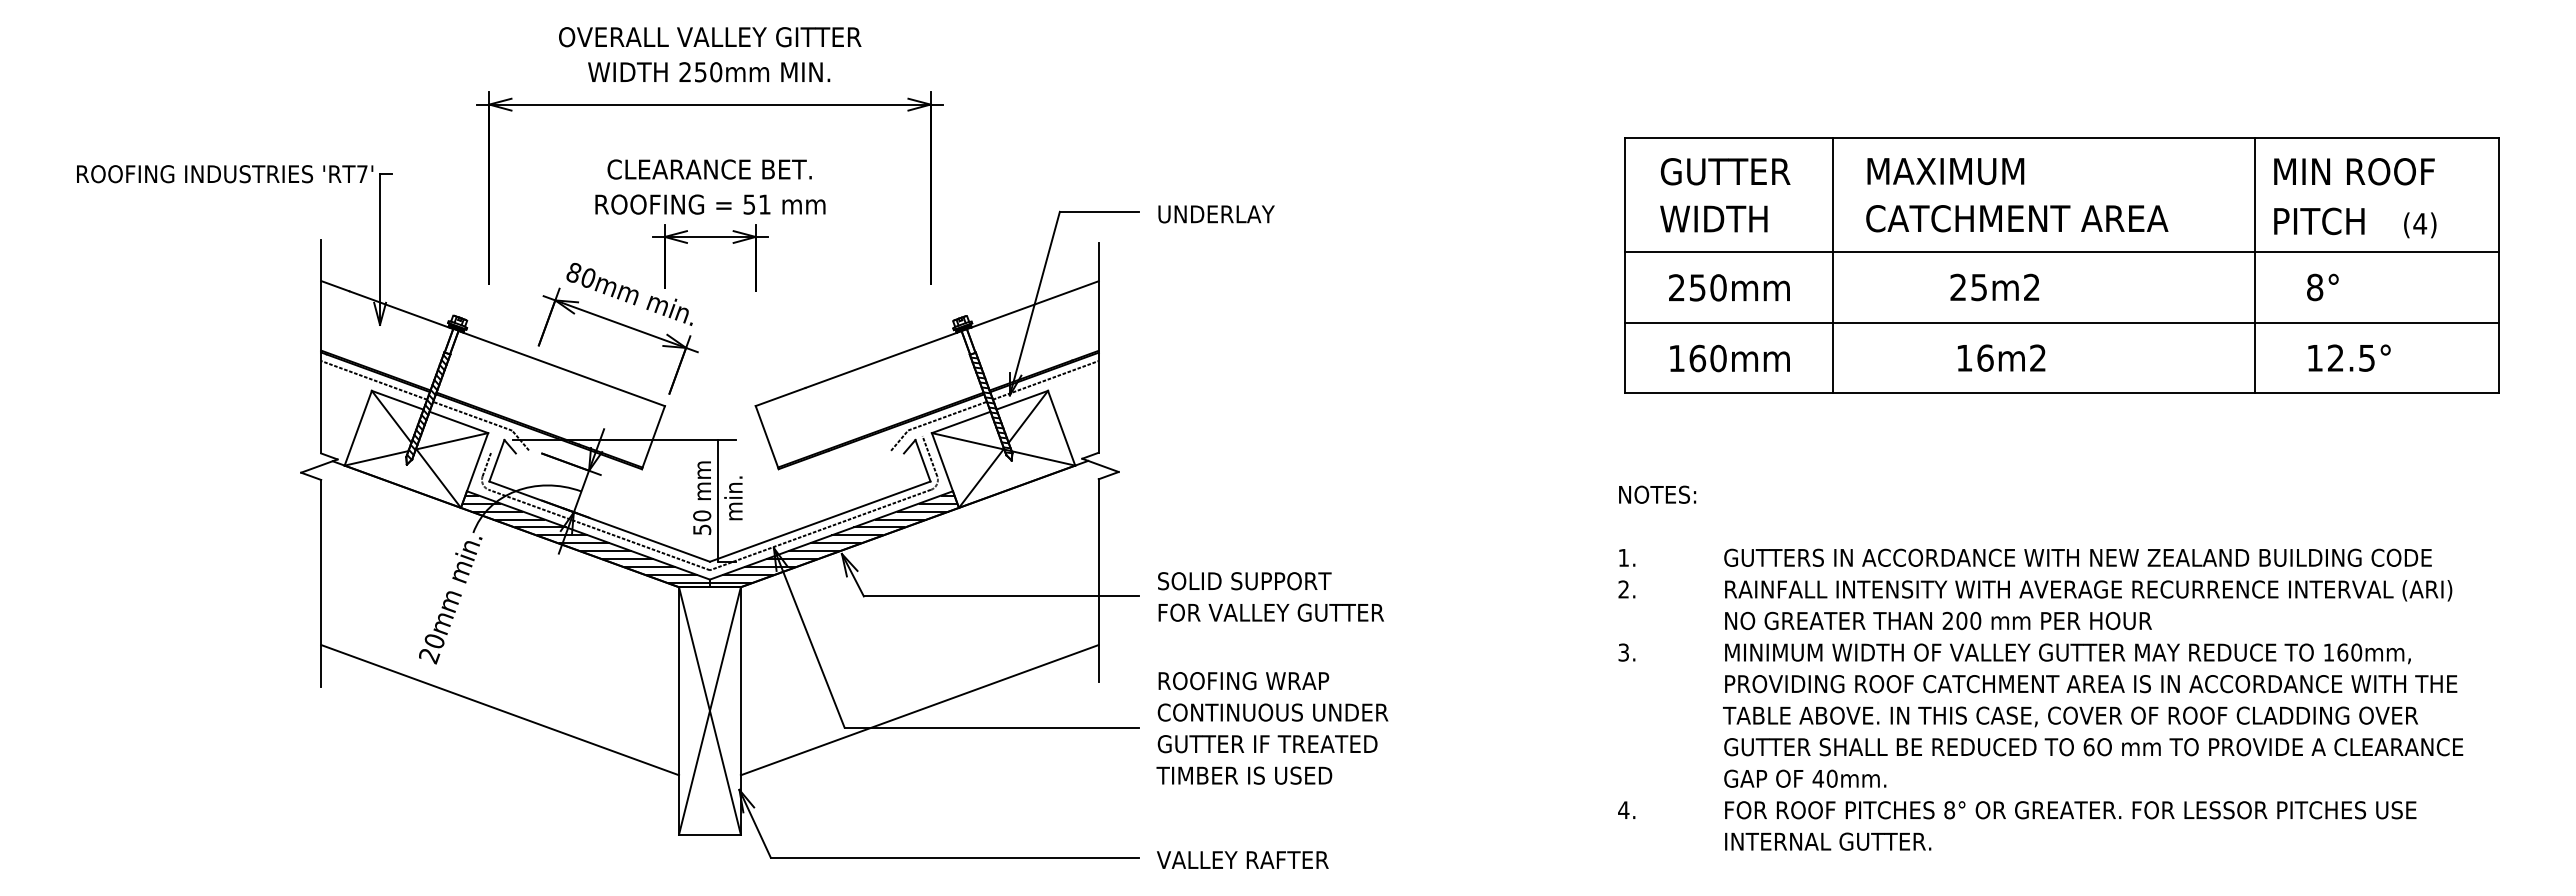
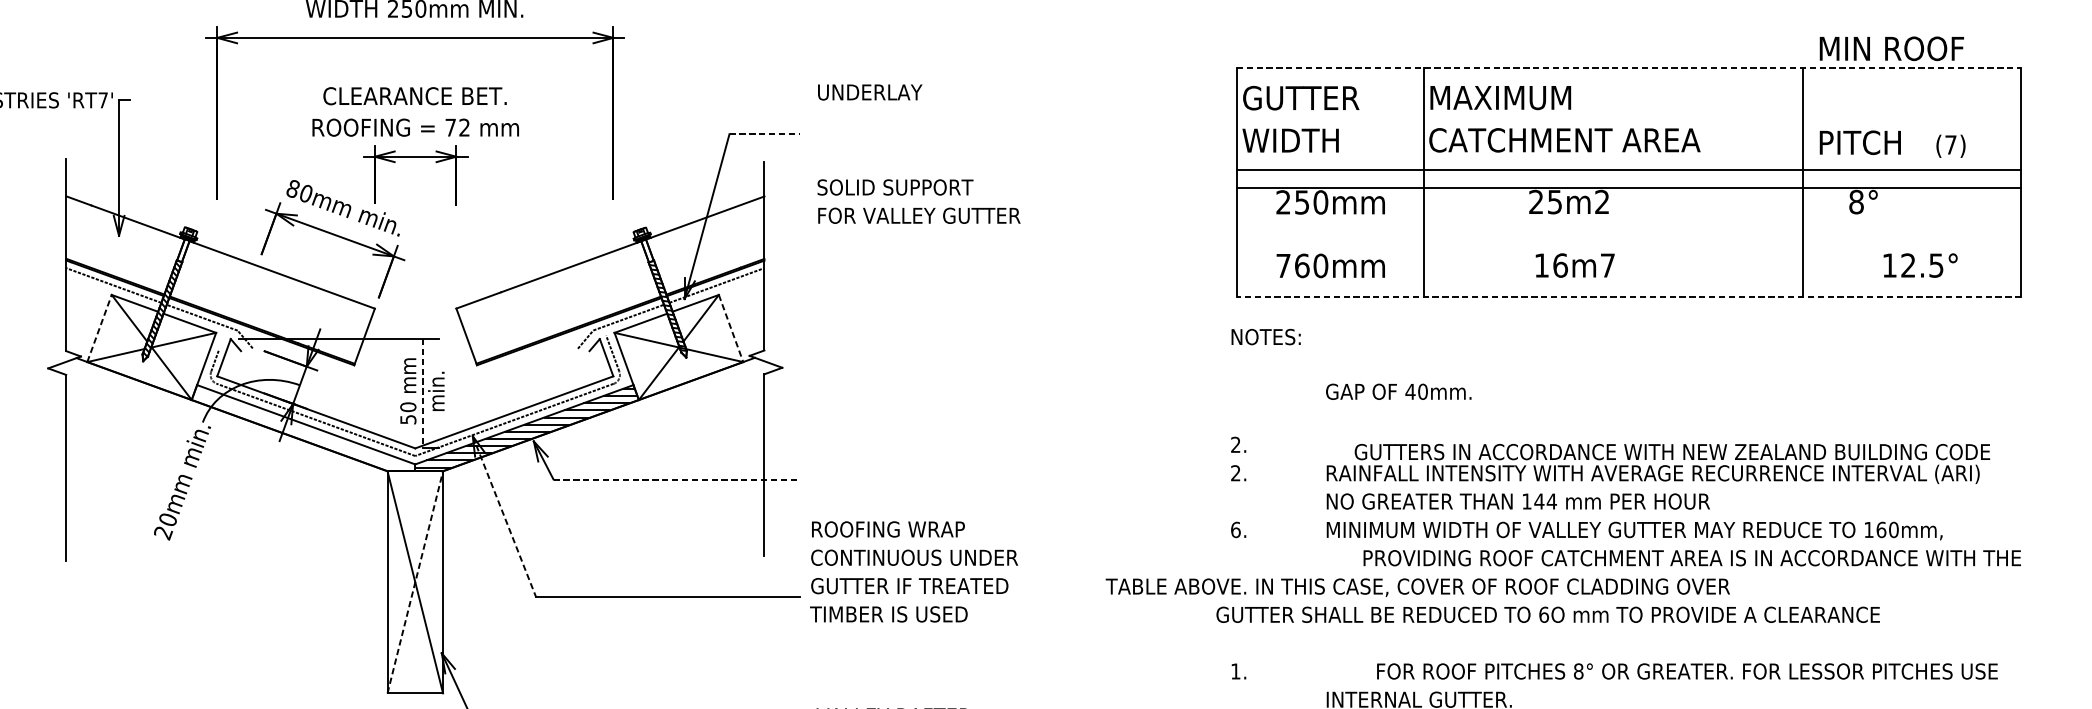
line: (2061, 137) -> (1628, 67), solid -> dashed
text: (2354, 171) -> (1891, 48), moved
text: (1725, 195) -> (1301, 119), moved
text: (2017, 195) -> (1565, 119), moved
text: (756, 204) -> (457, 127), 51 -> 72
line: (1099, 211) -> (765, 133), solid -> dashed
text: (1216, 214) -> (870, 92), moved
text: (2420, 223) -> (1951, 144), (4) -> (7)
line: (2061, 322) -> (1628, 187), moved
text: (2037, 357) -> (1607, 264), 16m2 -> 16m7
text: (2349, 357) -> (1920, 264), moved
text: (1676, 358) -> (1283, 265), 160mm -> 760mm
line: (2061, 393) -> (1628, 297), solid -> dashed
line: (358, 428) -> (99, 328), solid -> dashed
line: (1061, 428) -> (730, 328), solid -> dashed
text: (1657, 494) -> (1266, 336), moved
line: (718, 500) -> (422, 393), solid -> dashed
hatch: (585, 539) -> (303, 428), removed
text: (1623, 557) -> (1235, 444), 1. -> 2.
text: (2077, 557) -> (1671, 451), moved
line: (1001, 596) -> (677, 479), solid -> dashed
text: (1270, 596) -> (918, 201), moved
text: (1961, 620) -> (1539, 501), 200 -> 144
line: (809, 638) -> (504, 517), solid -> dashed
text: (1623, 652) -> (1235, 529), 3. -> 6.
text: (2091, 684) -> (1692, 558), moved
line: (500, 710) -> (227, 581), removed
line: (709, 710) -> (414, 581), solid -> dashed
line: (919, 710) -> (603, 581), removed
text: (2070, 716) -> (1417, 587), moved
text: (1272, 728) -> (914, 572), moved
text: (2093, 747) -> (1548, 615), moved
text: (1805, 778) -> (1398, 391), moved
text: (1623, 809) -> (1235, 670), 4. -> 1.
text: (2070, 810) -> (1687, 671), moved

